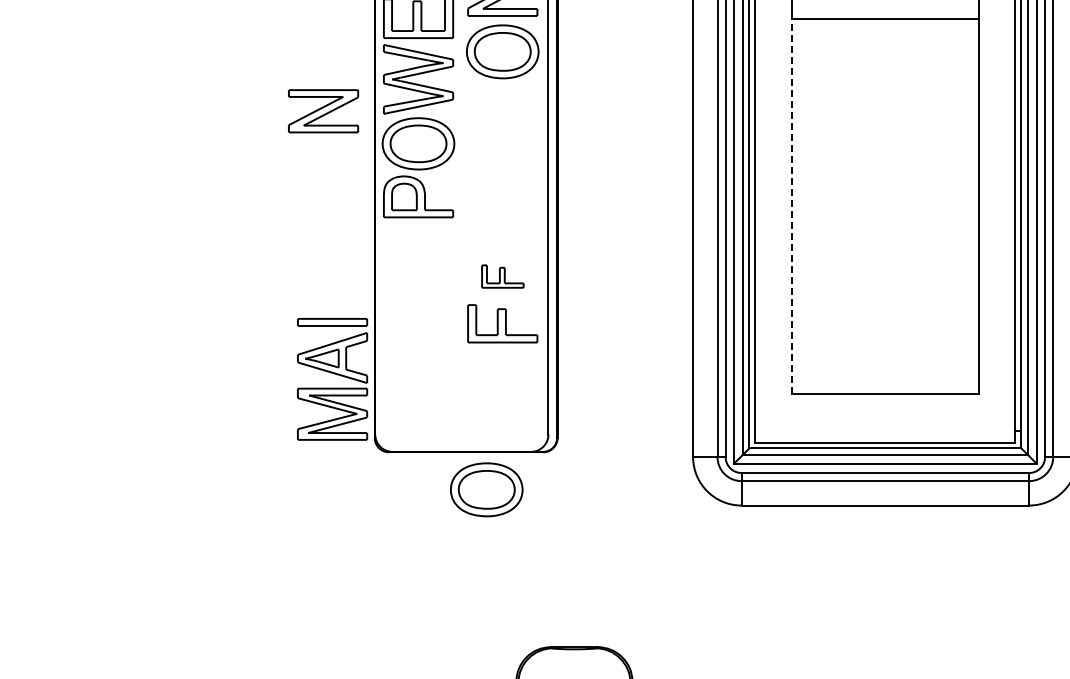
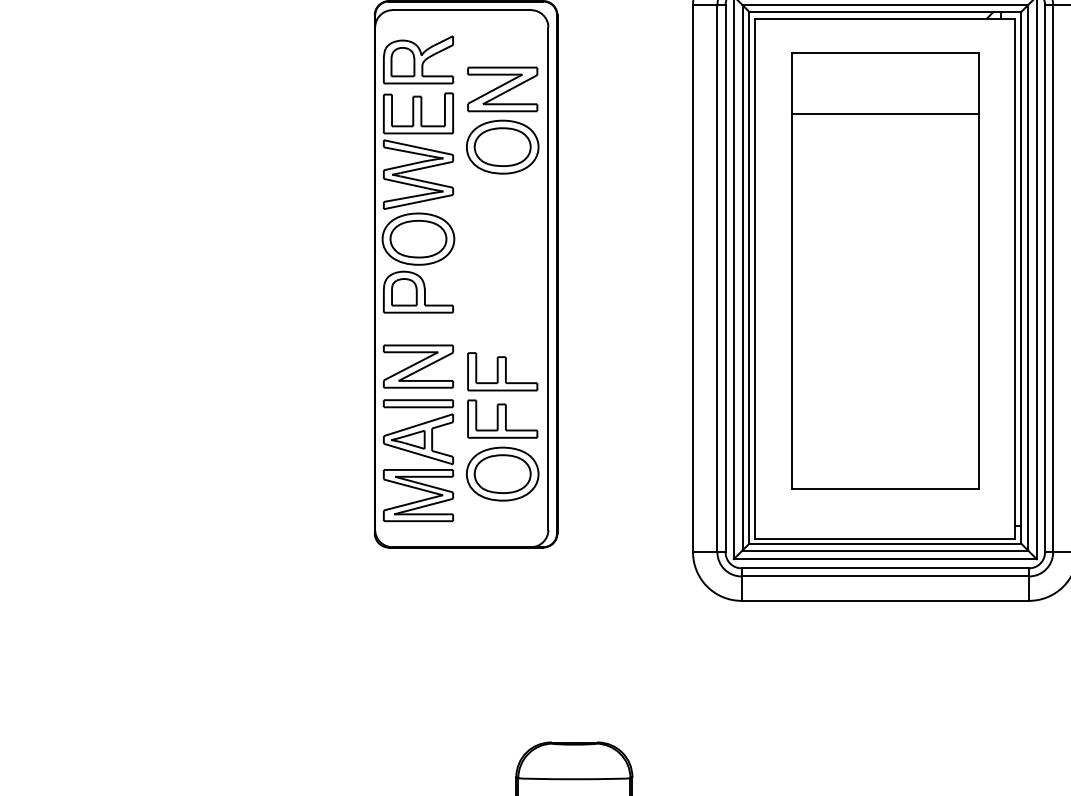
part: (323, 111) -> (418, 366), moved
line: (791, 206) -> (791, 301), dashed -> solid
part: (502, 276) -> (502, 371), size x1.67
part: (332, 379) -> (418, 460), moved
part: (486, 489) -> (502, 473), moved

